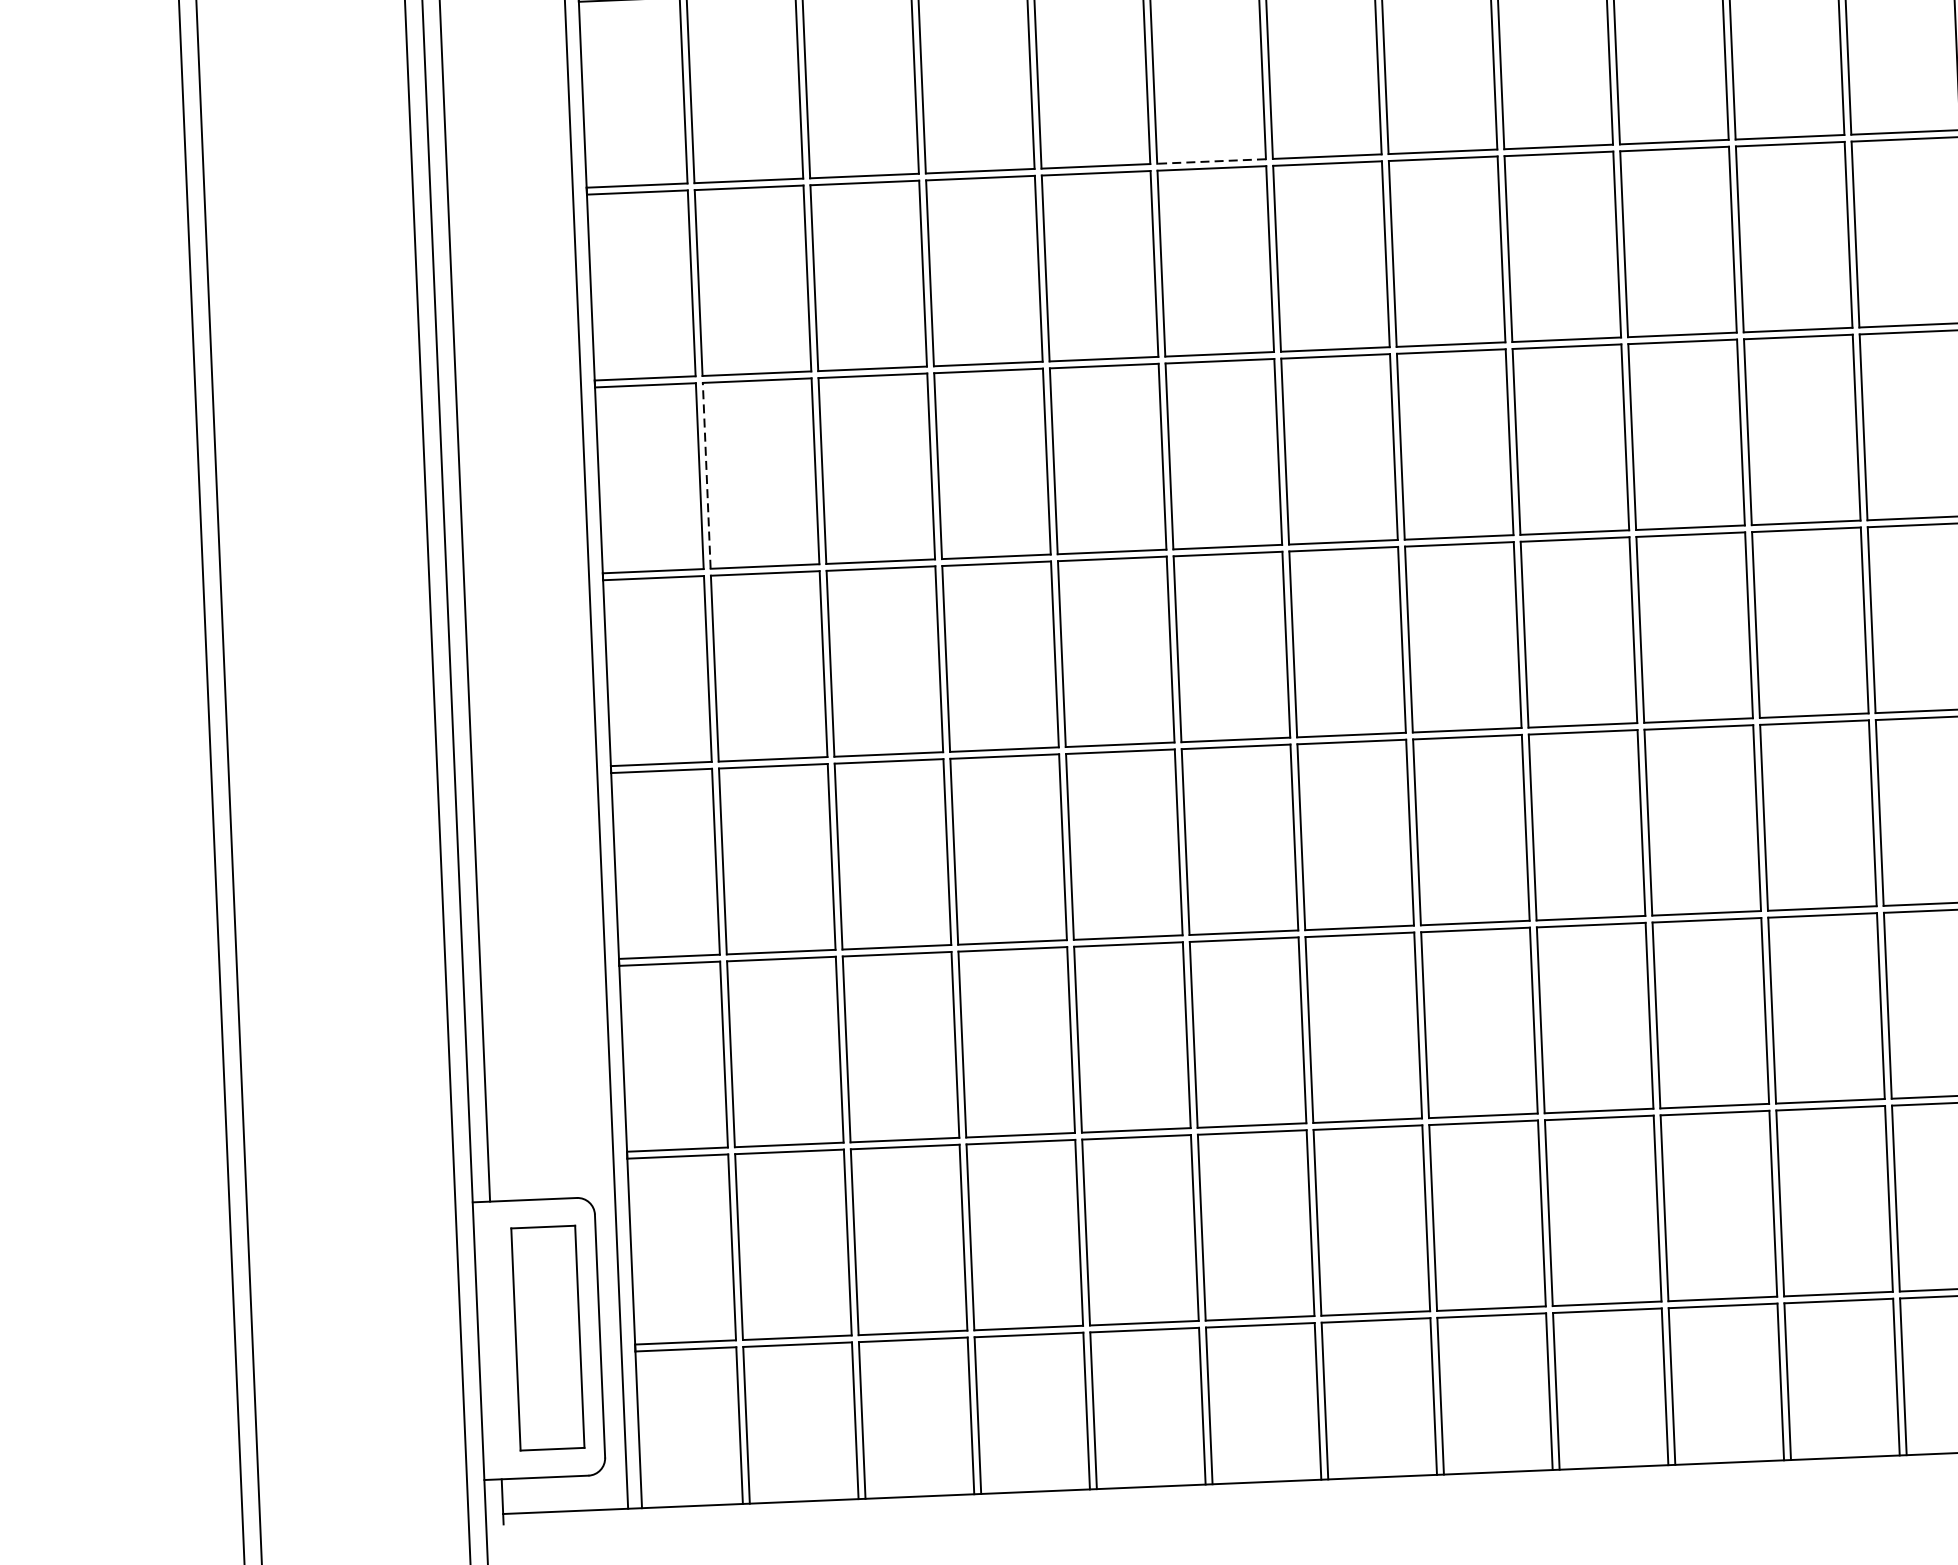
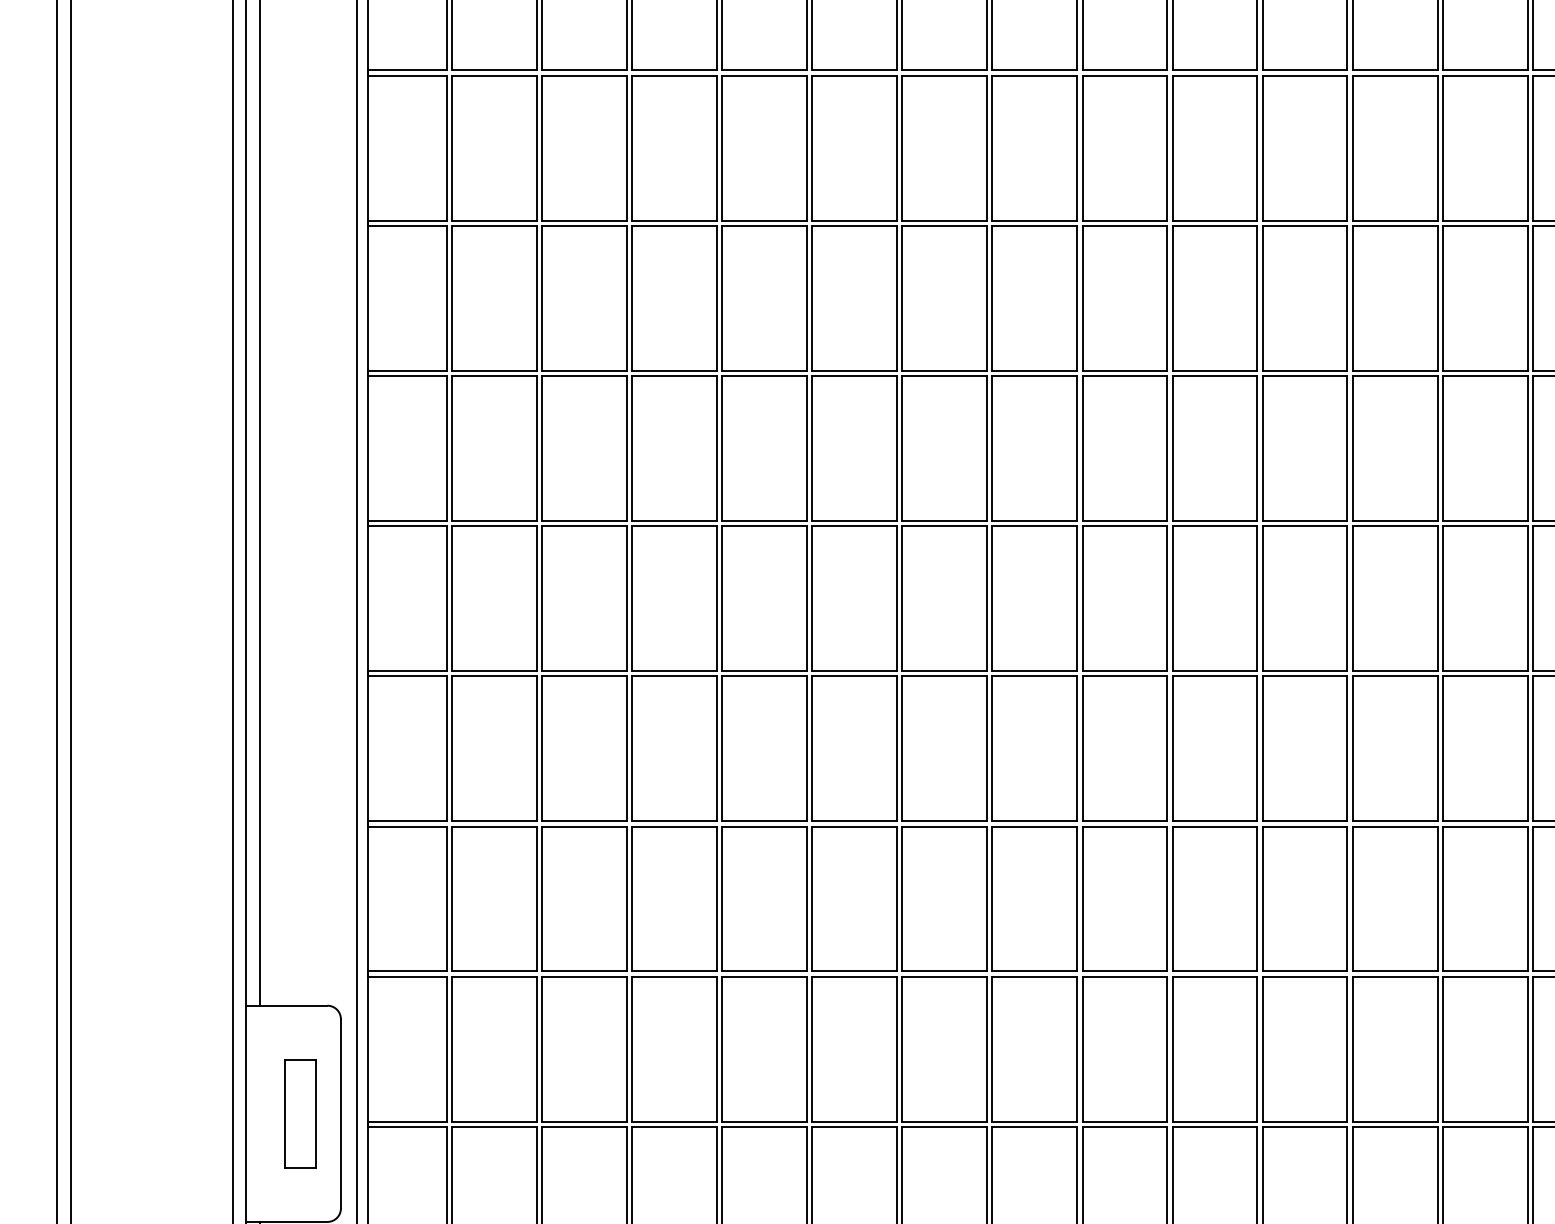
line: (1211, 161) -> (854, 220), dashed -> solid
line: (706, 475) -> (451, 448), dashed -> solid
part: (548, 1337) -> (300, 1113), size x0.62

